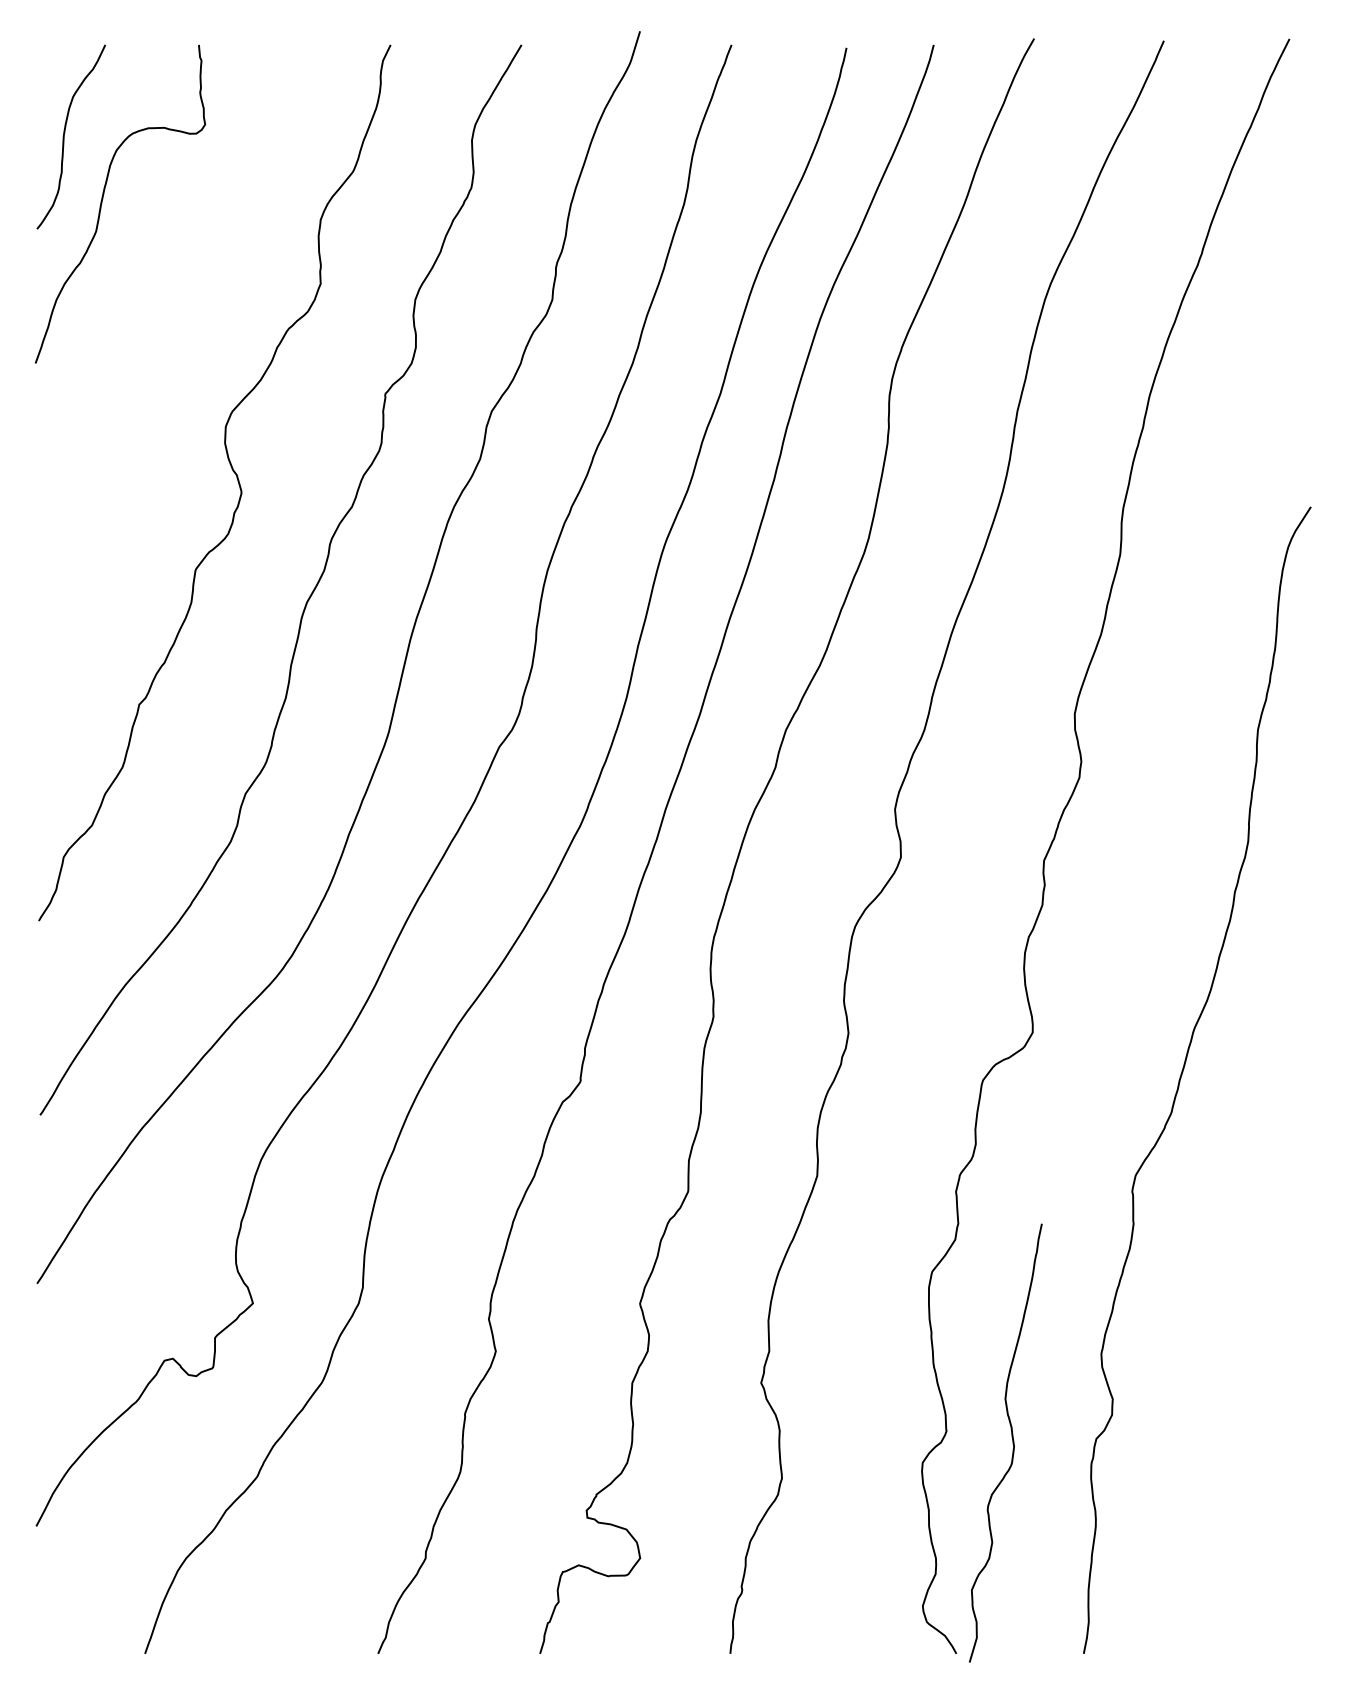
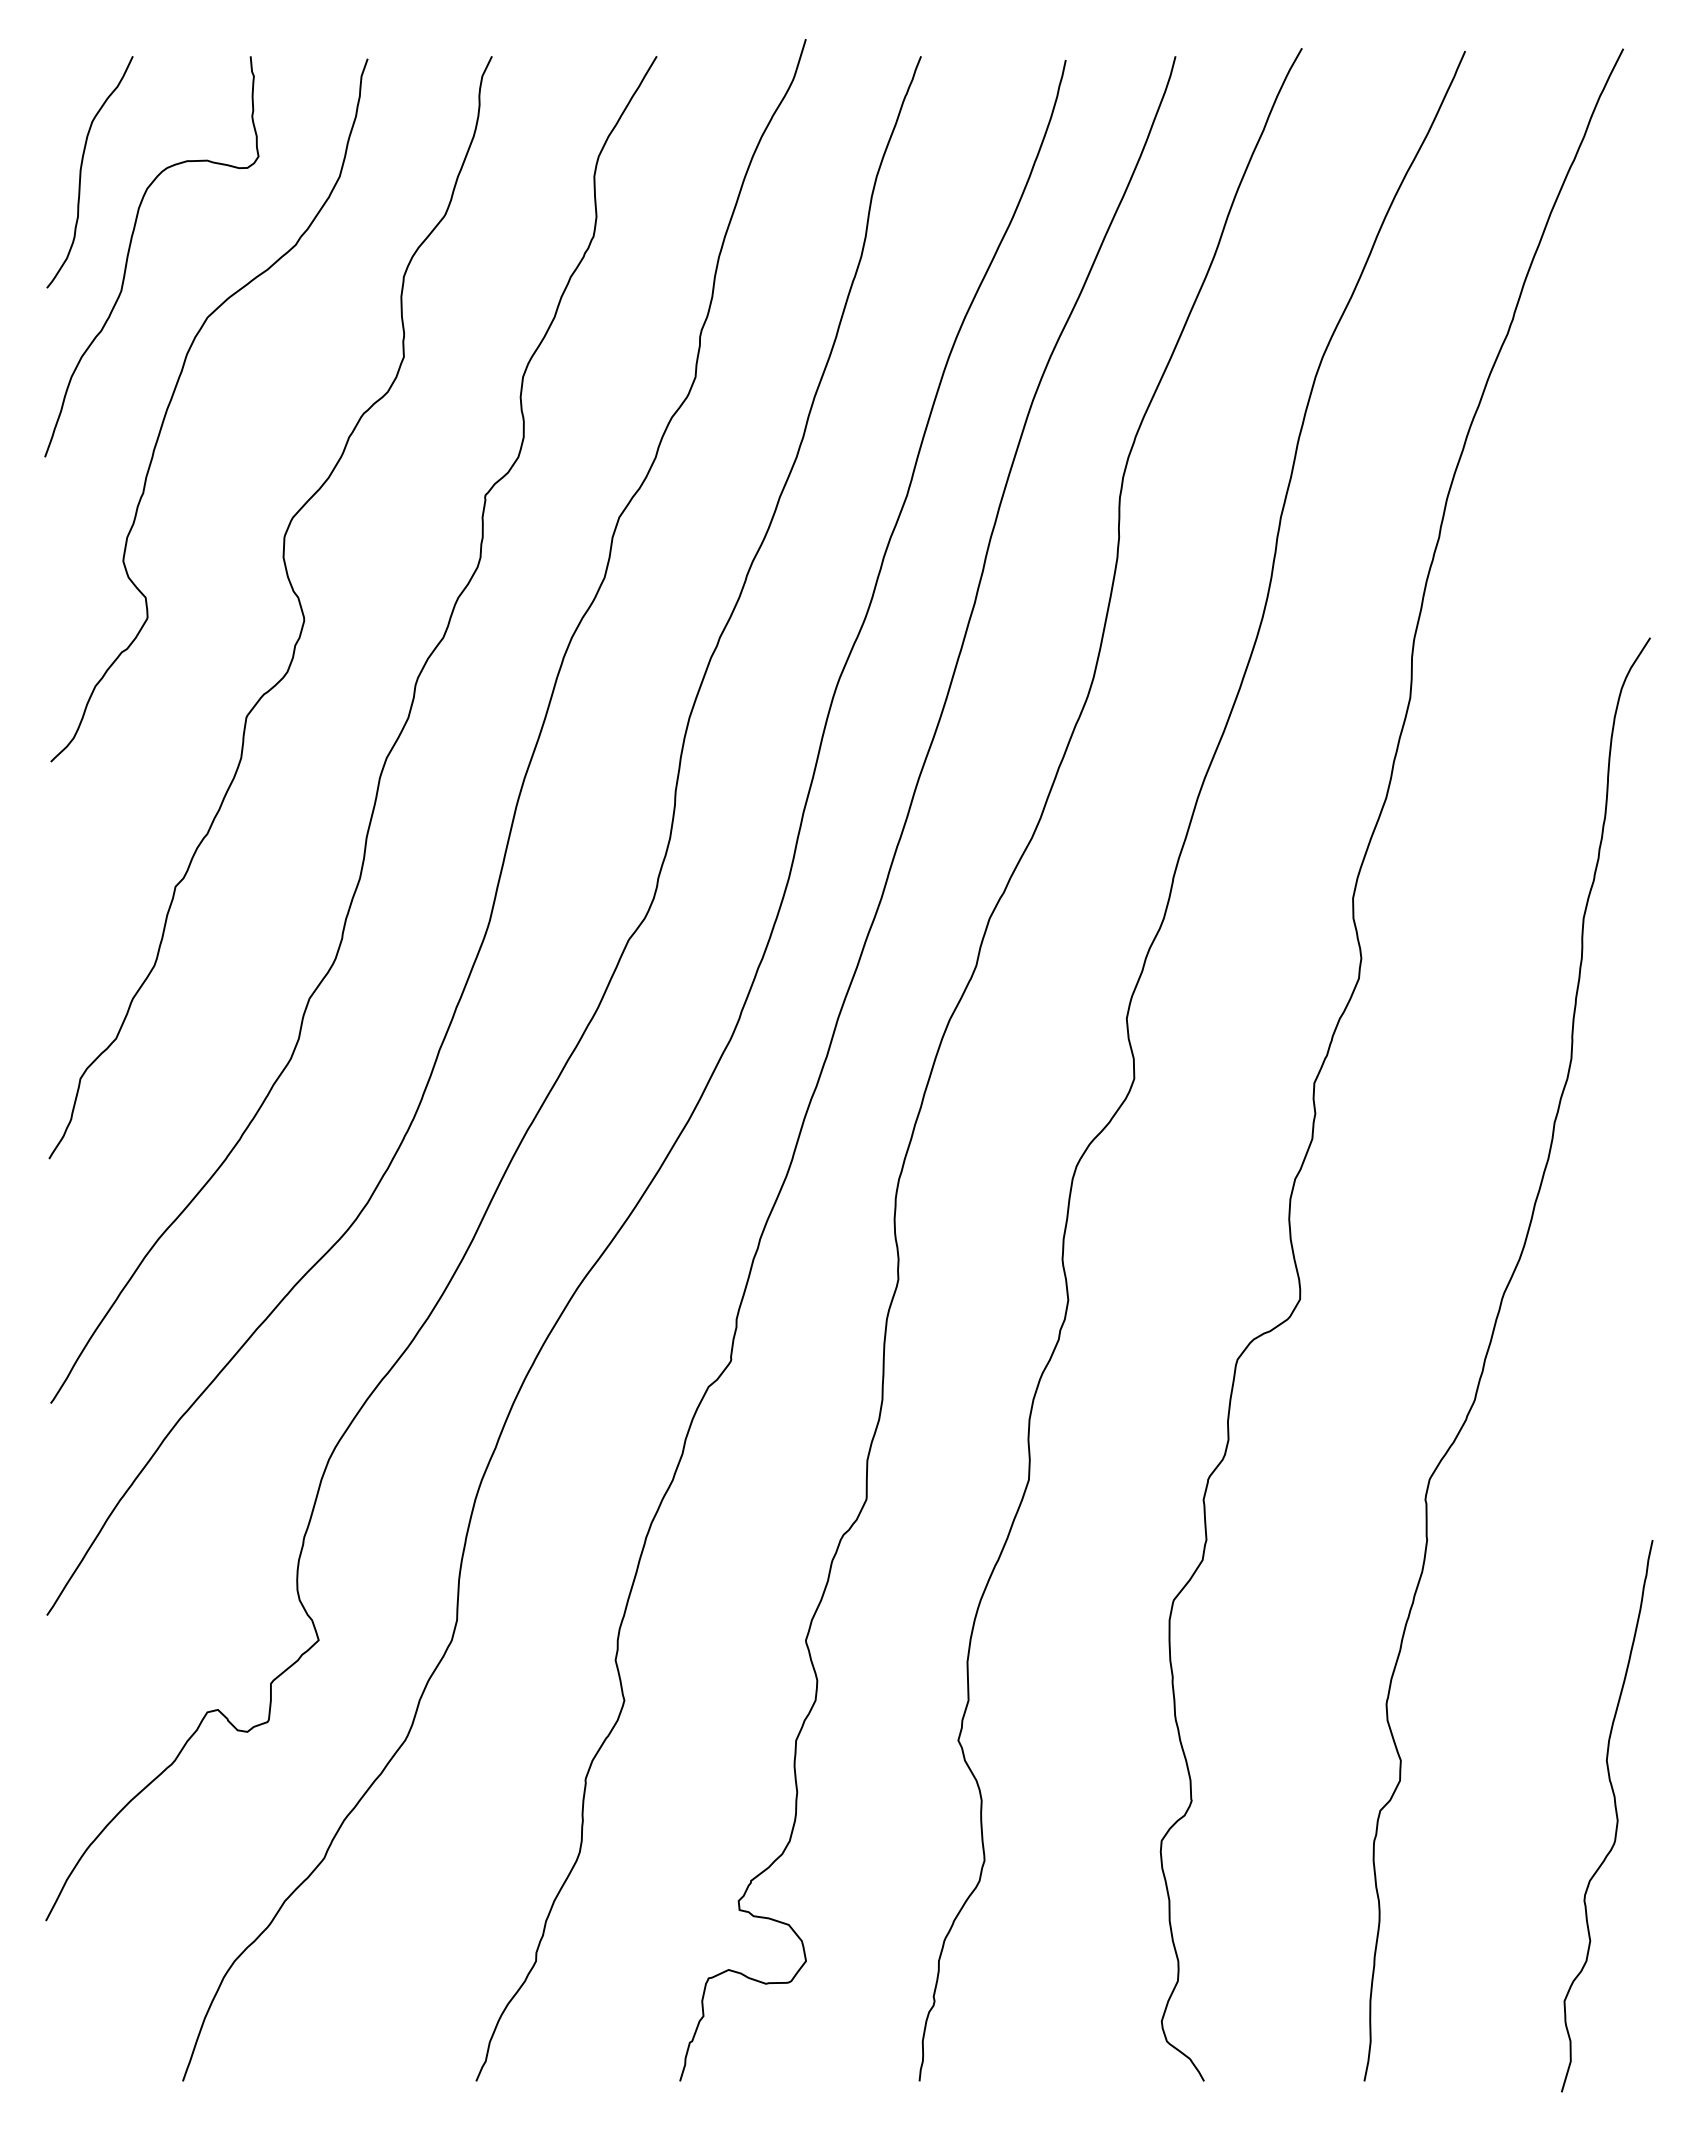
curve: (136, 317) -> (172, 399), added
curve: (1012, 1441) -> (1615, 1814), moved

